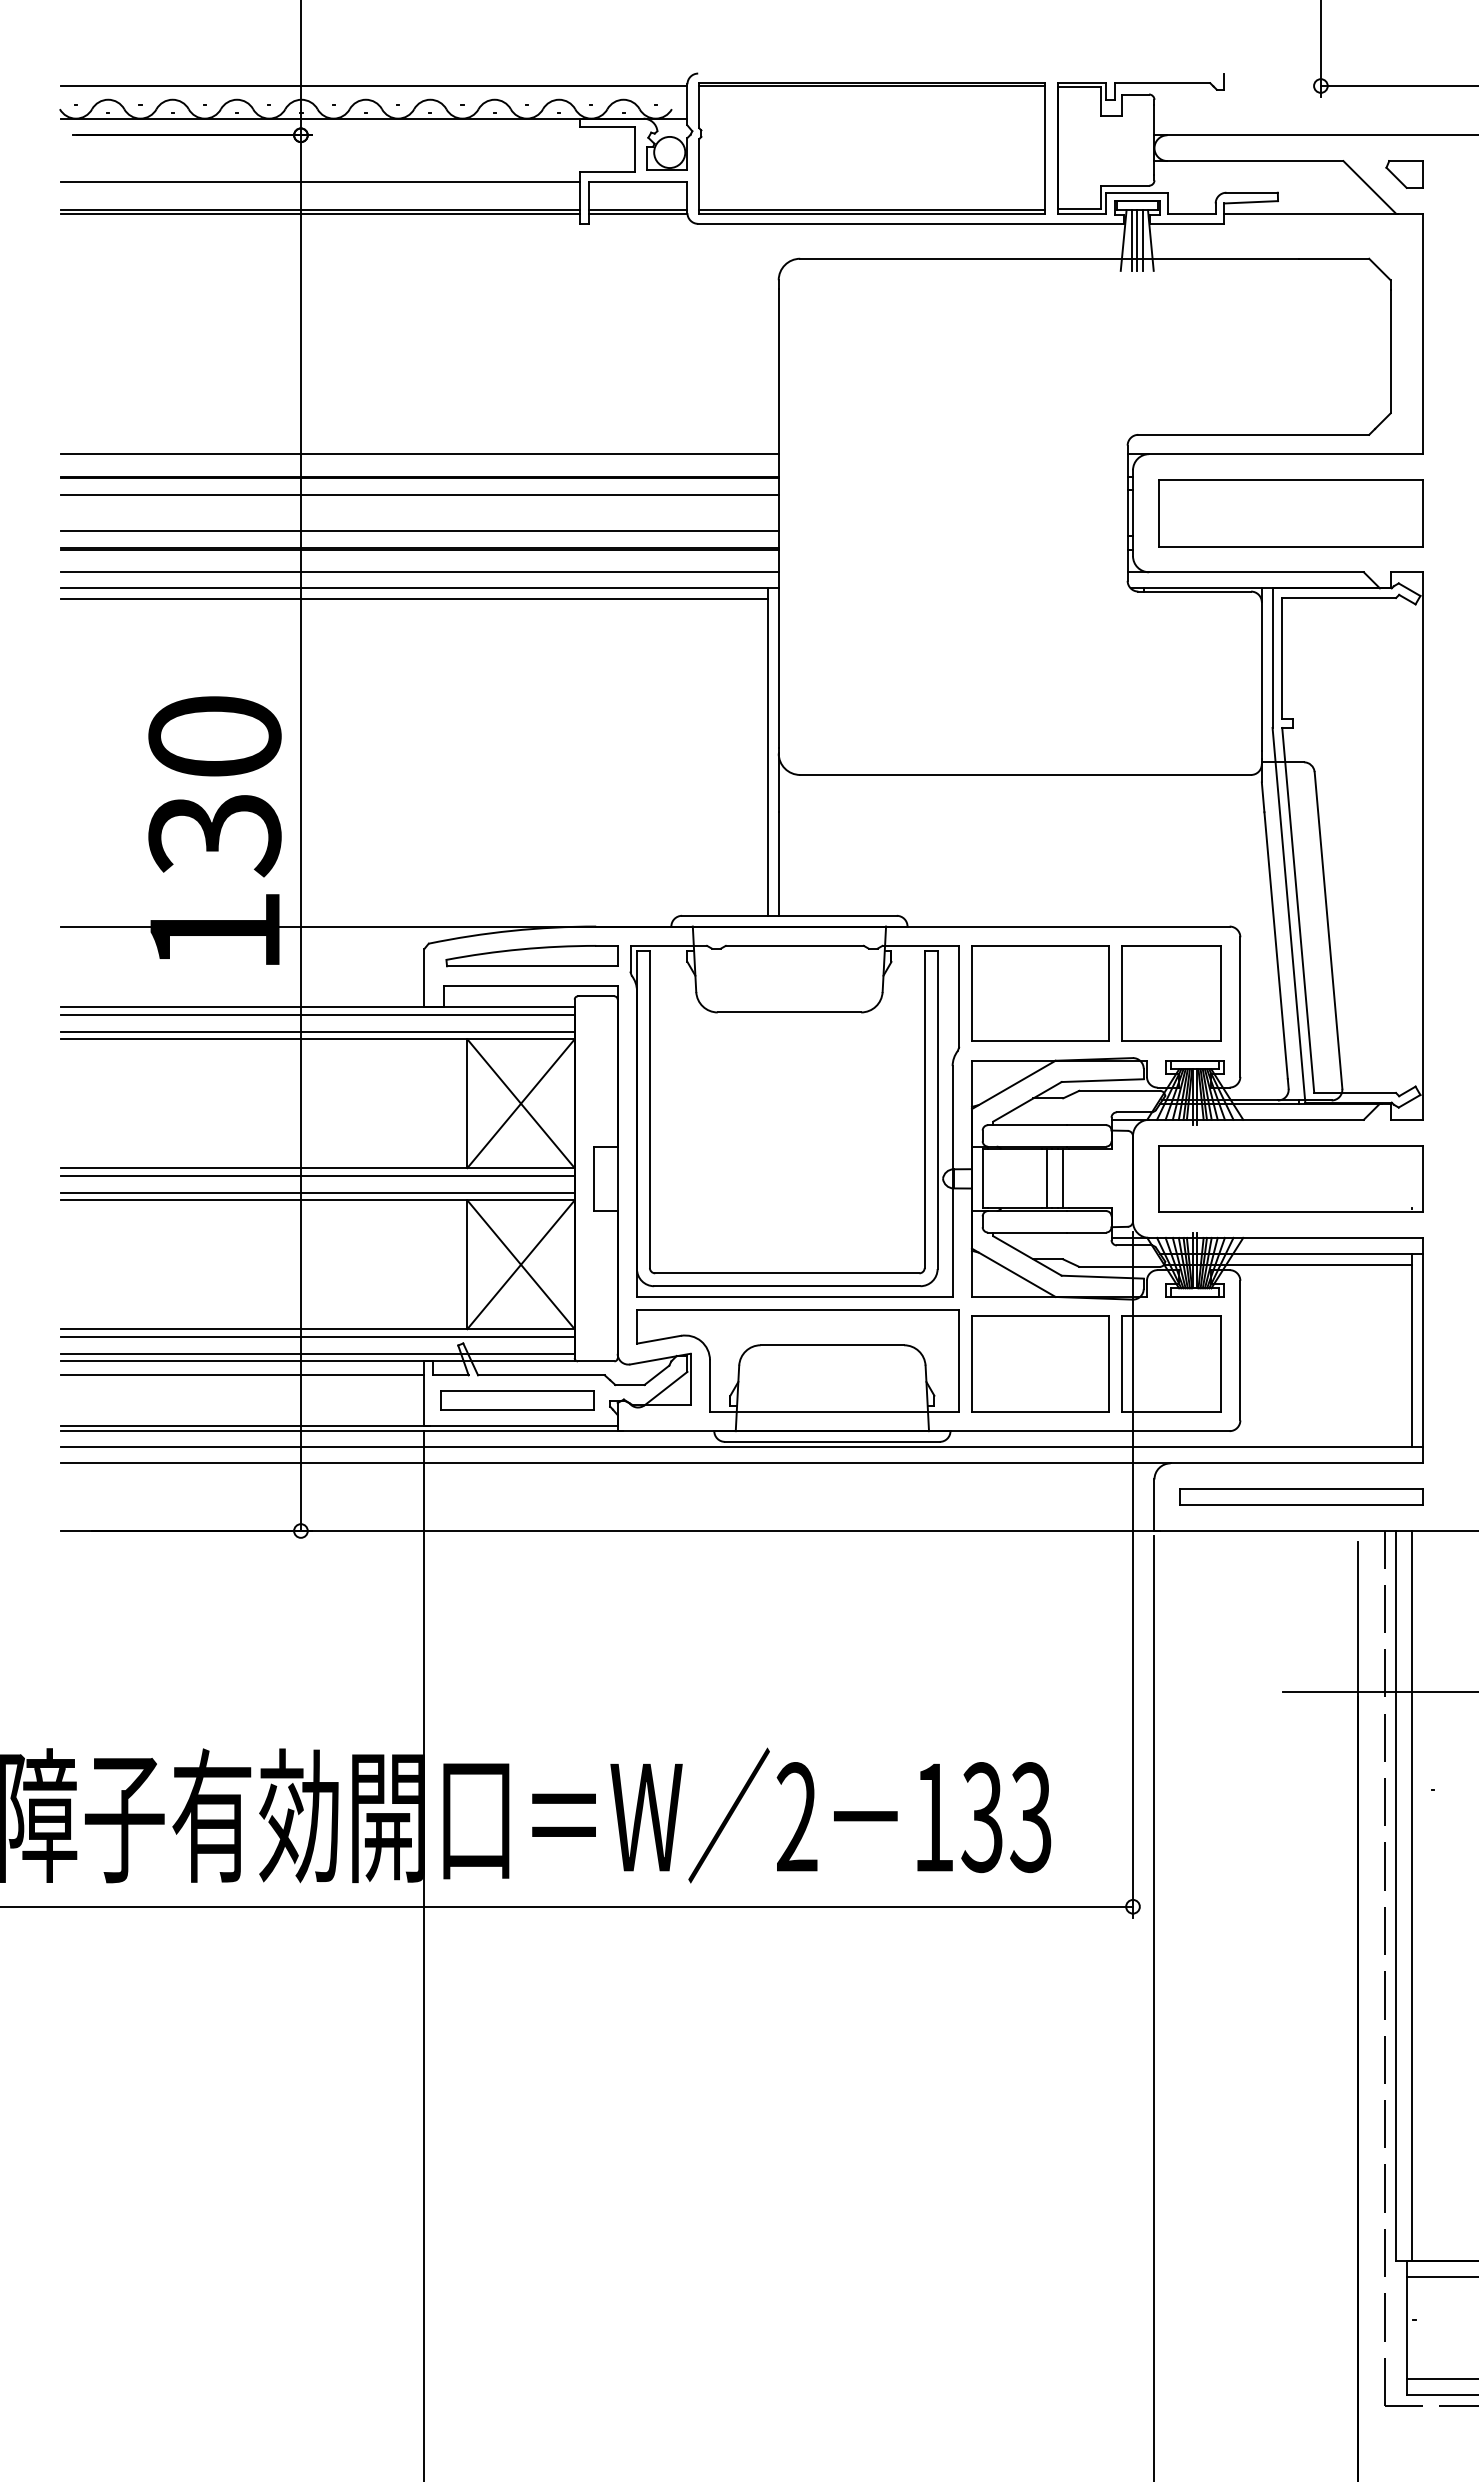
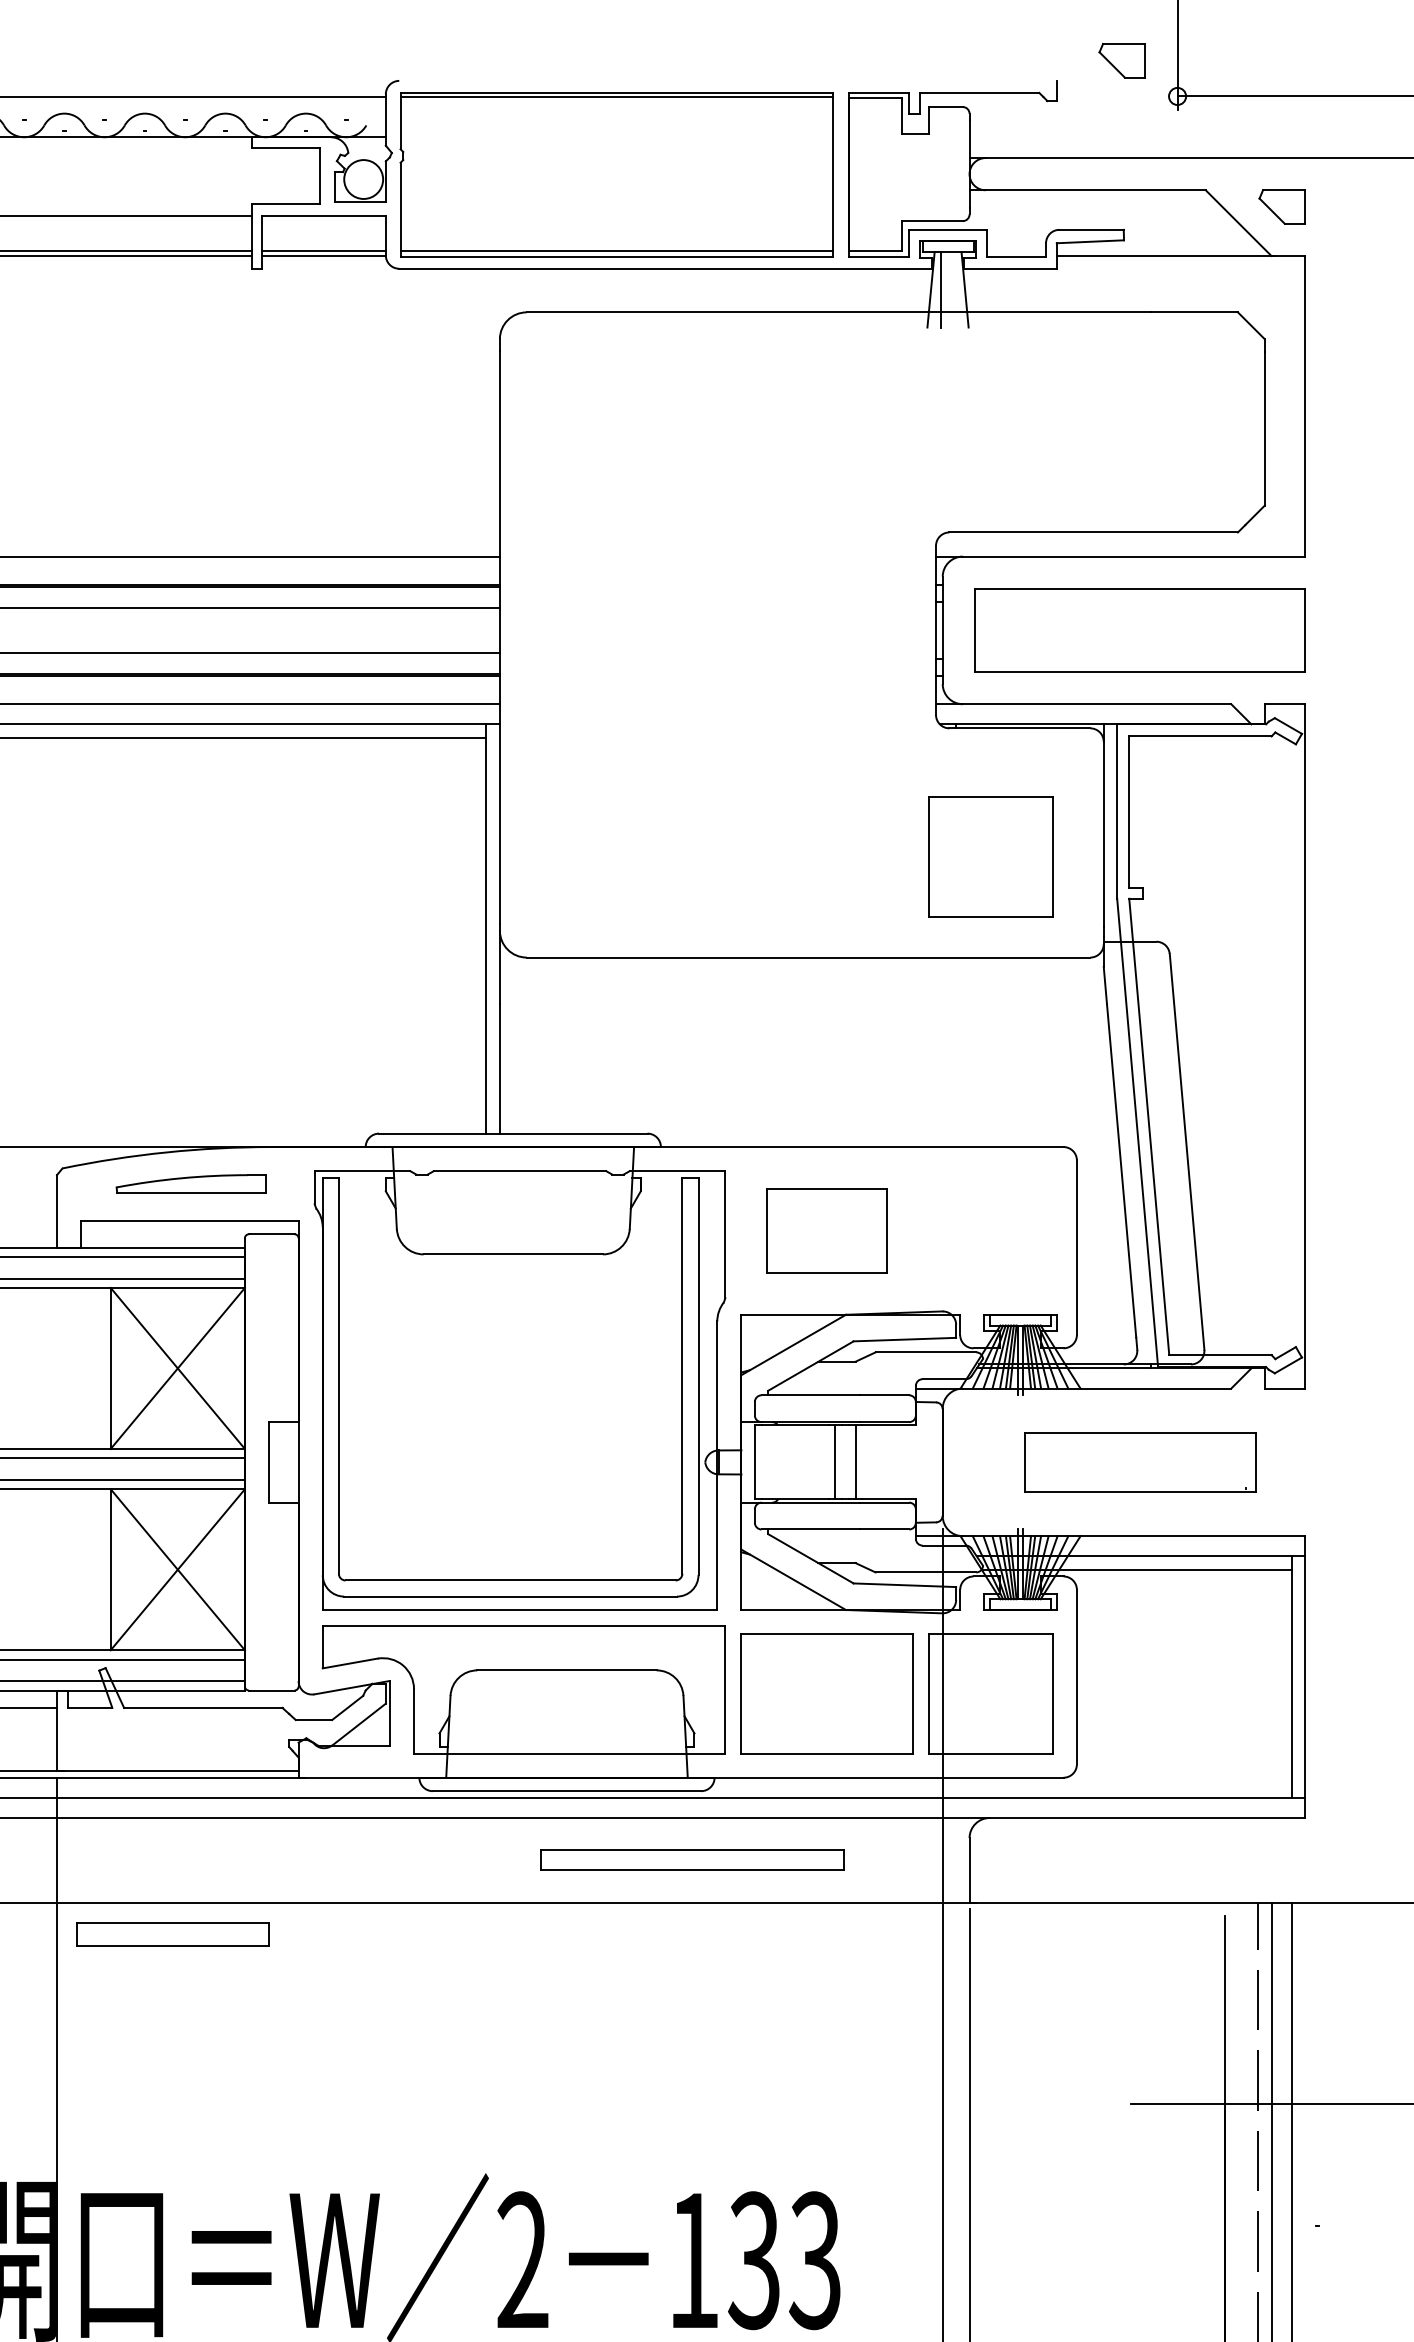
part: (1276, 57) -> (1122, 60), added
line: (1137, 240) -> (948, 289), removed
line: (1142, 240) -> (954, 289), removed
part: (531, 956) -> (190, 1184), size x0.7
part: (1040, 993) -> (827, 1230), size x0.7
part: (1171, 993) -> (990, 856), moved
part: (1290, 1178) -> (1139, 1461), size x0.7
part: (517, 1400) -> (173, 1934), moved
part: (1301, 1496) -> (692, 1859), moved

